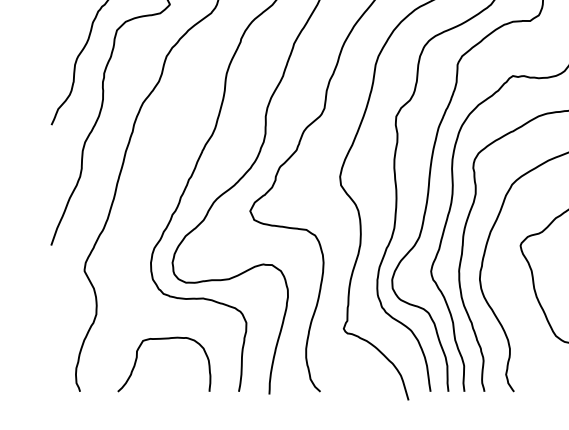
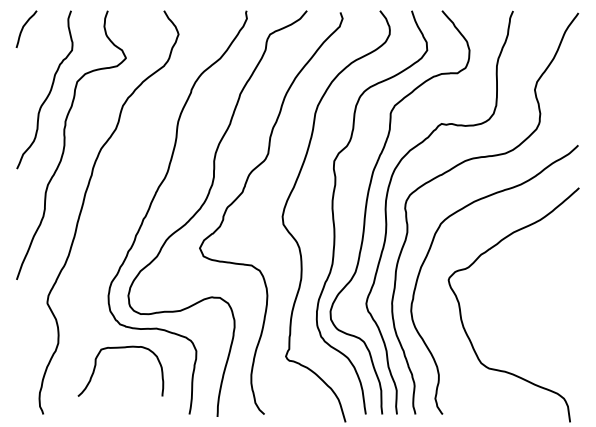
curve: (163, 339) -> (120, 348), moved

